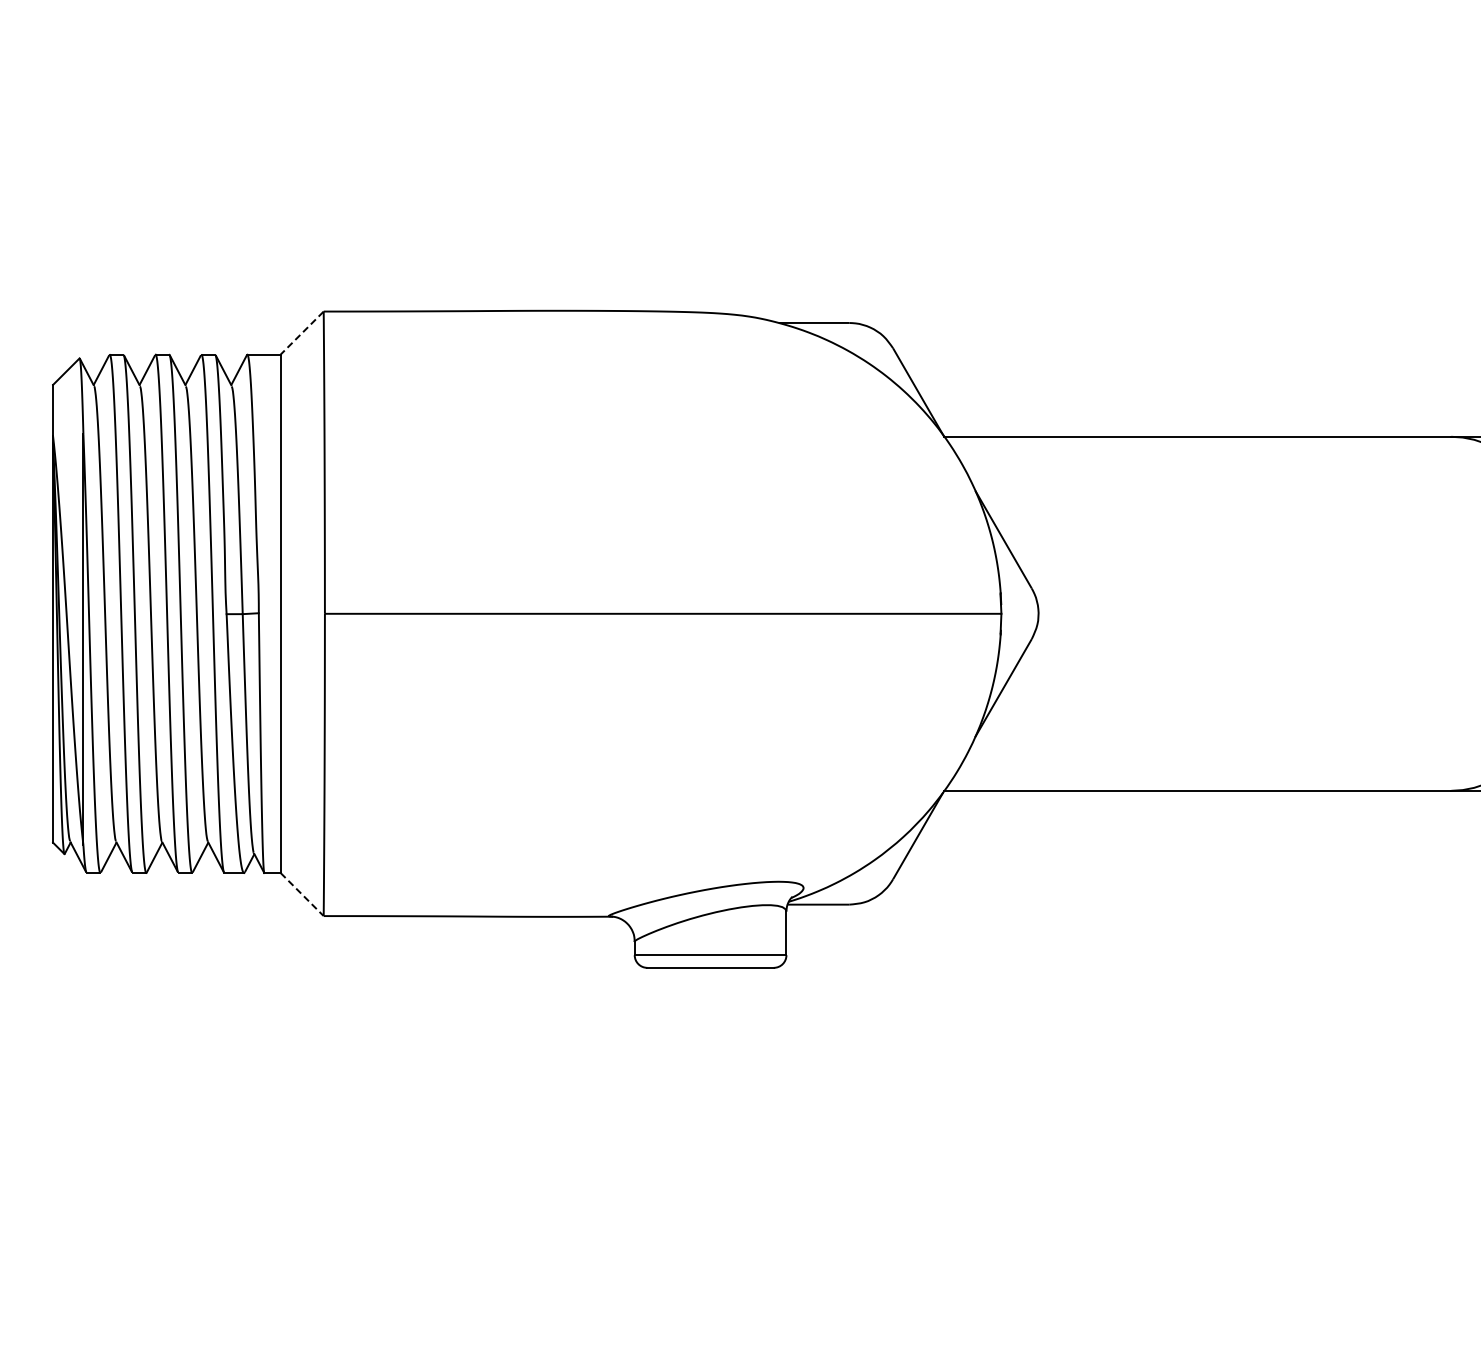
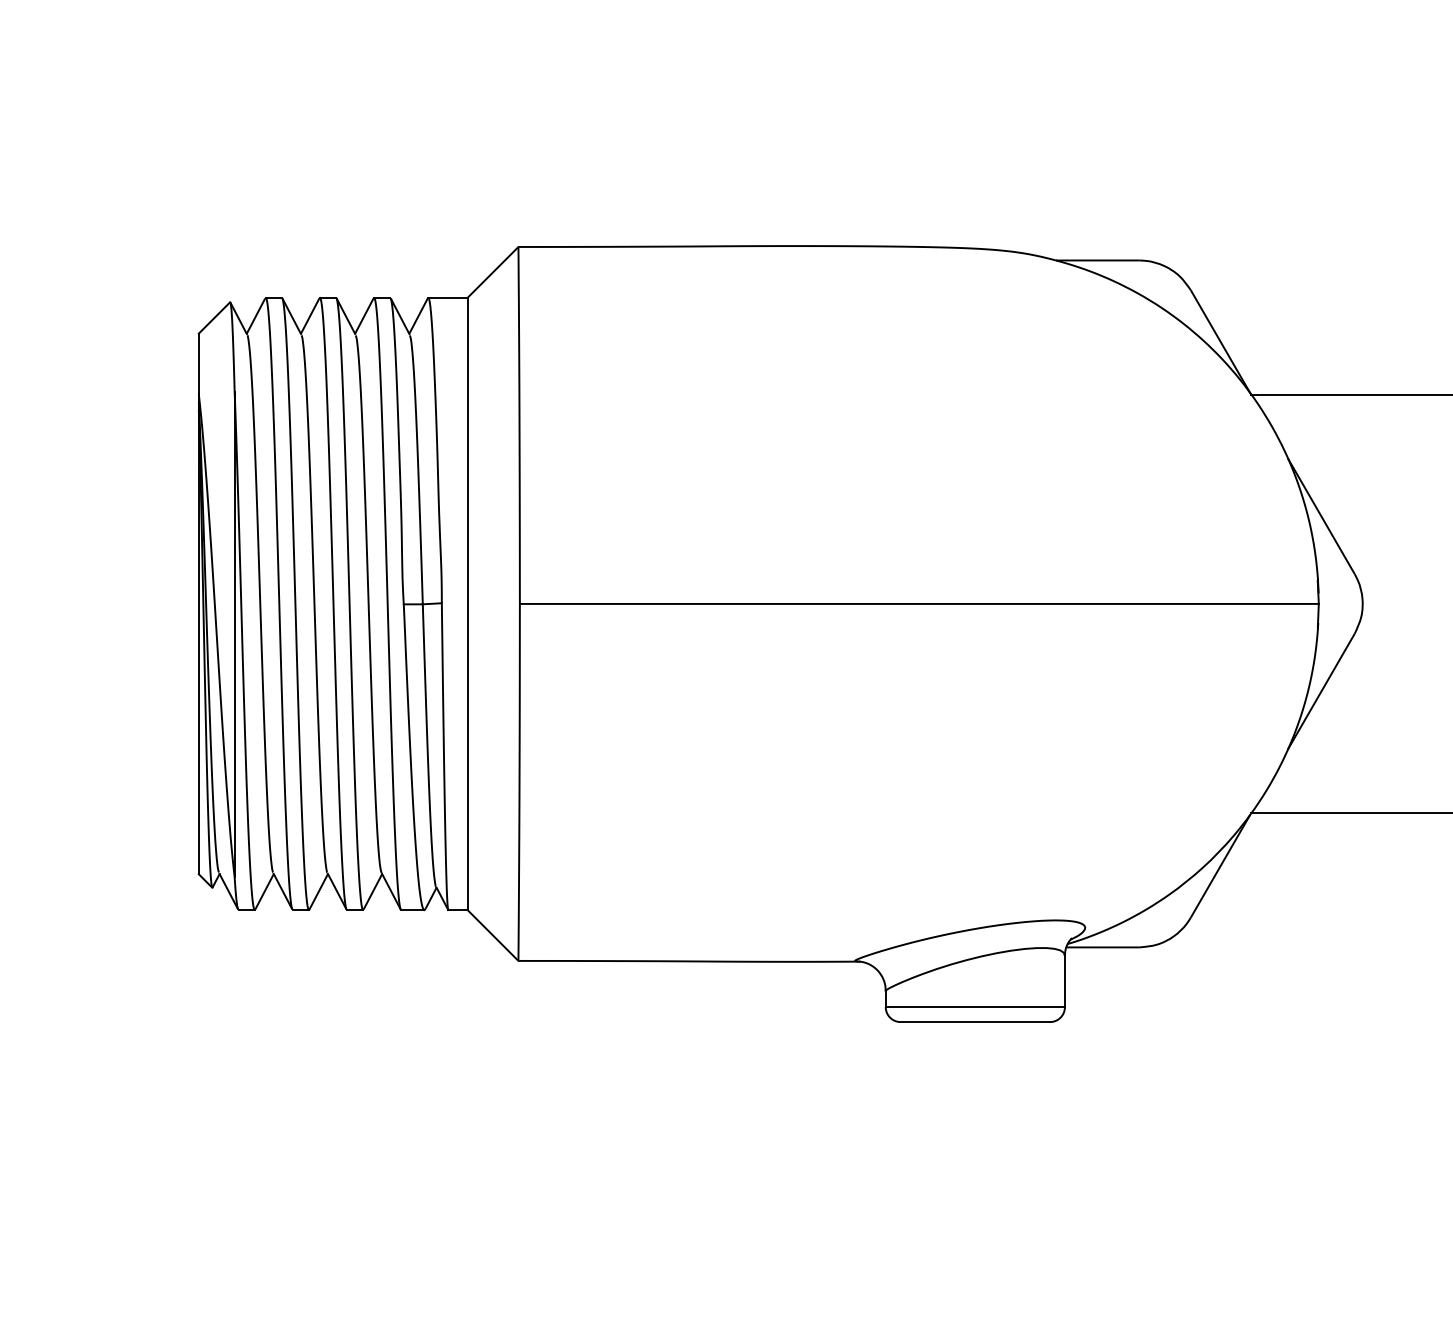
line: (301, 333) -> (492, 272), dashed -> solid
line: (302, 894) -> (493, 935), dashed -> solid

